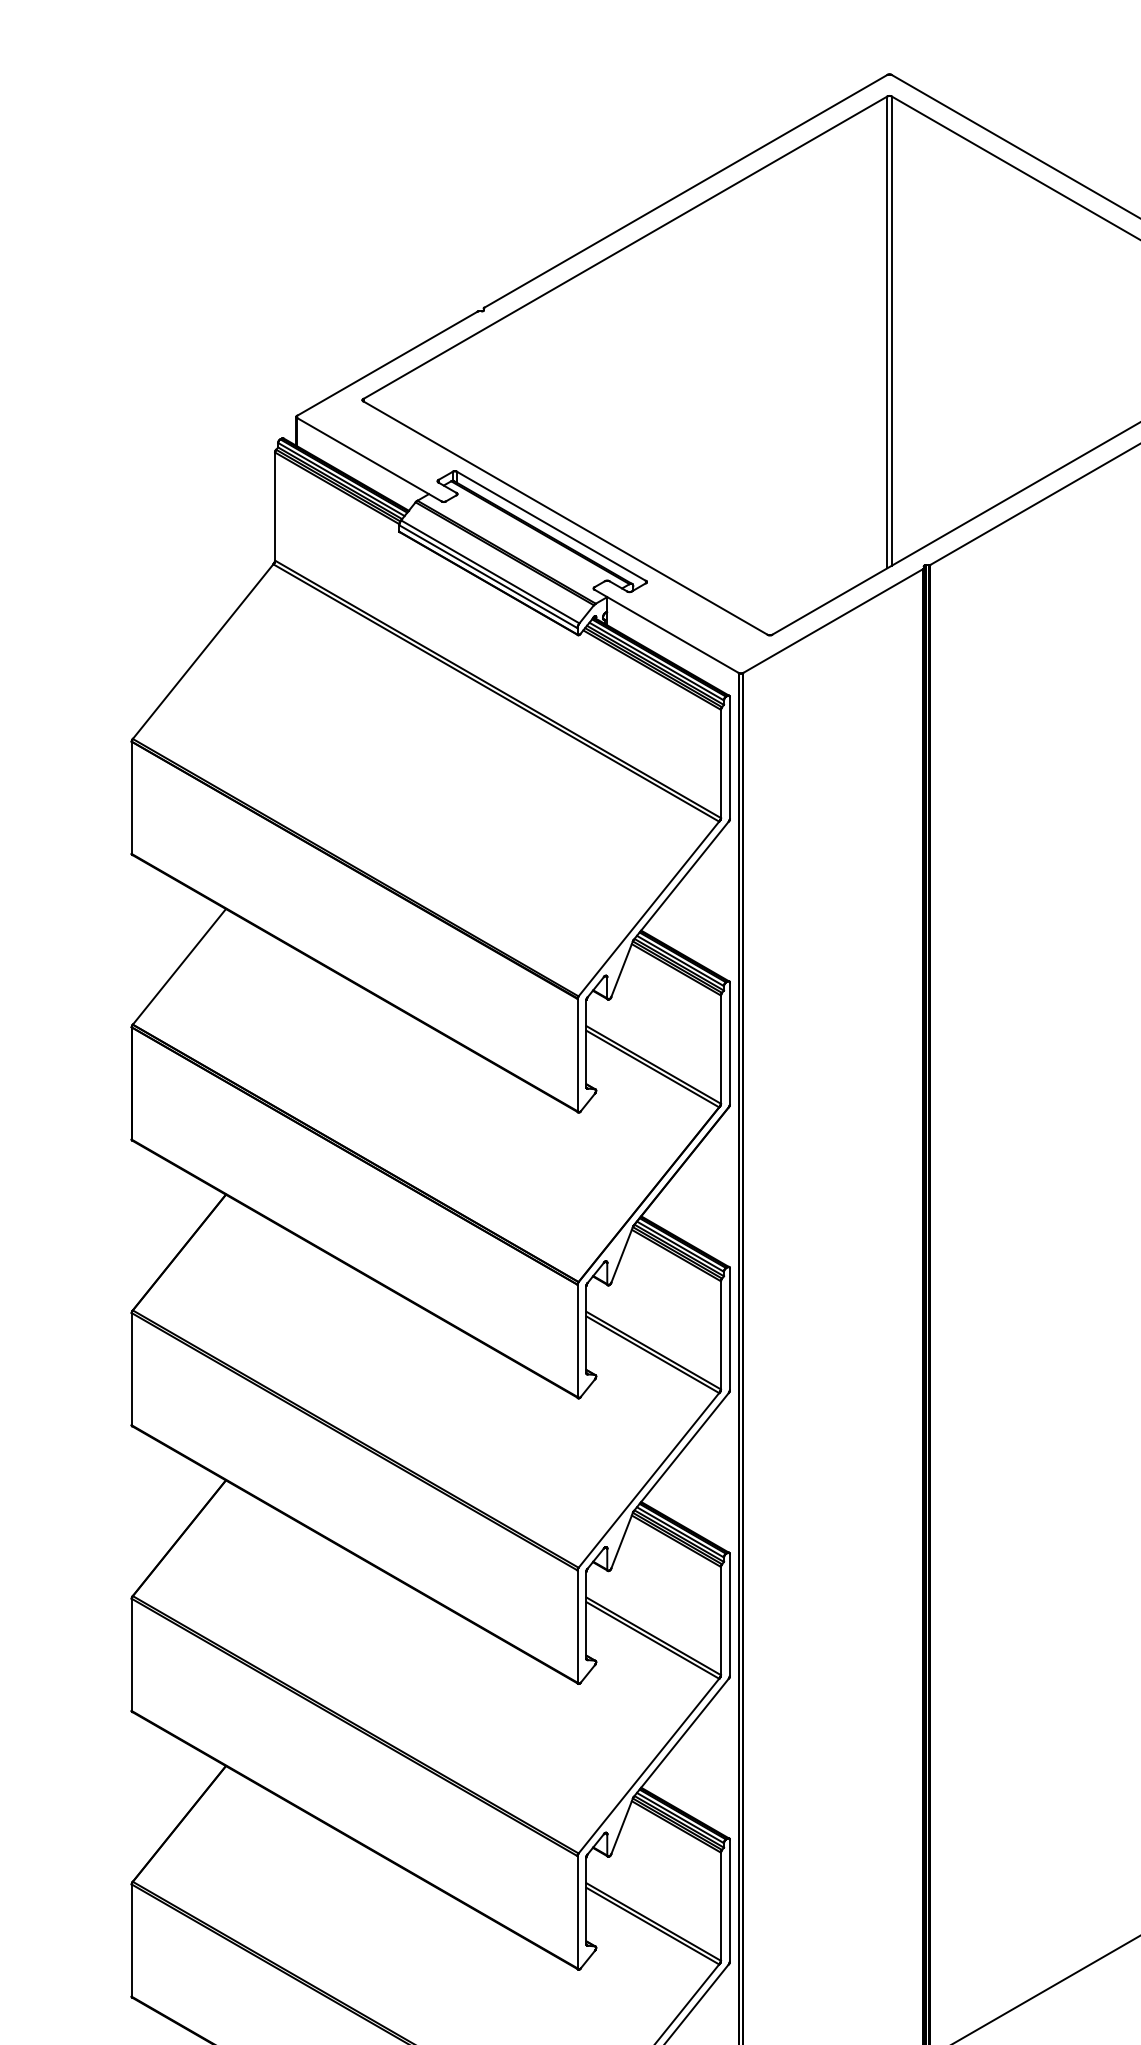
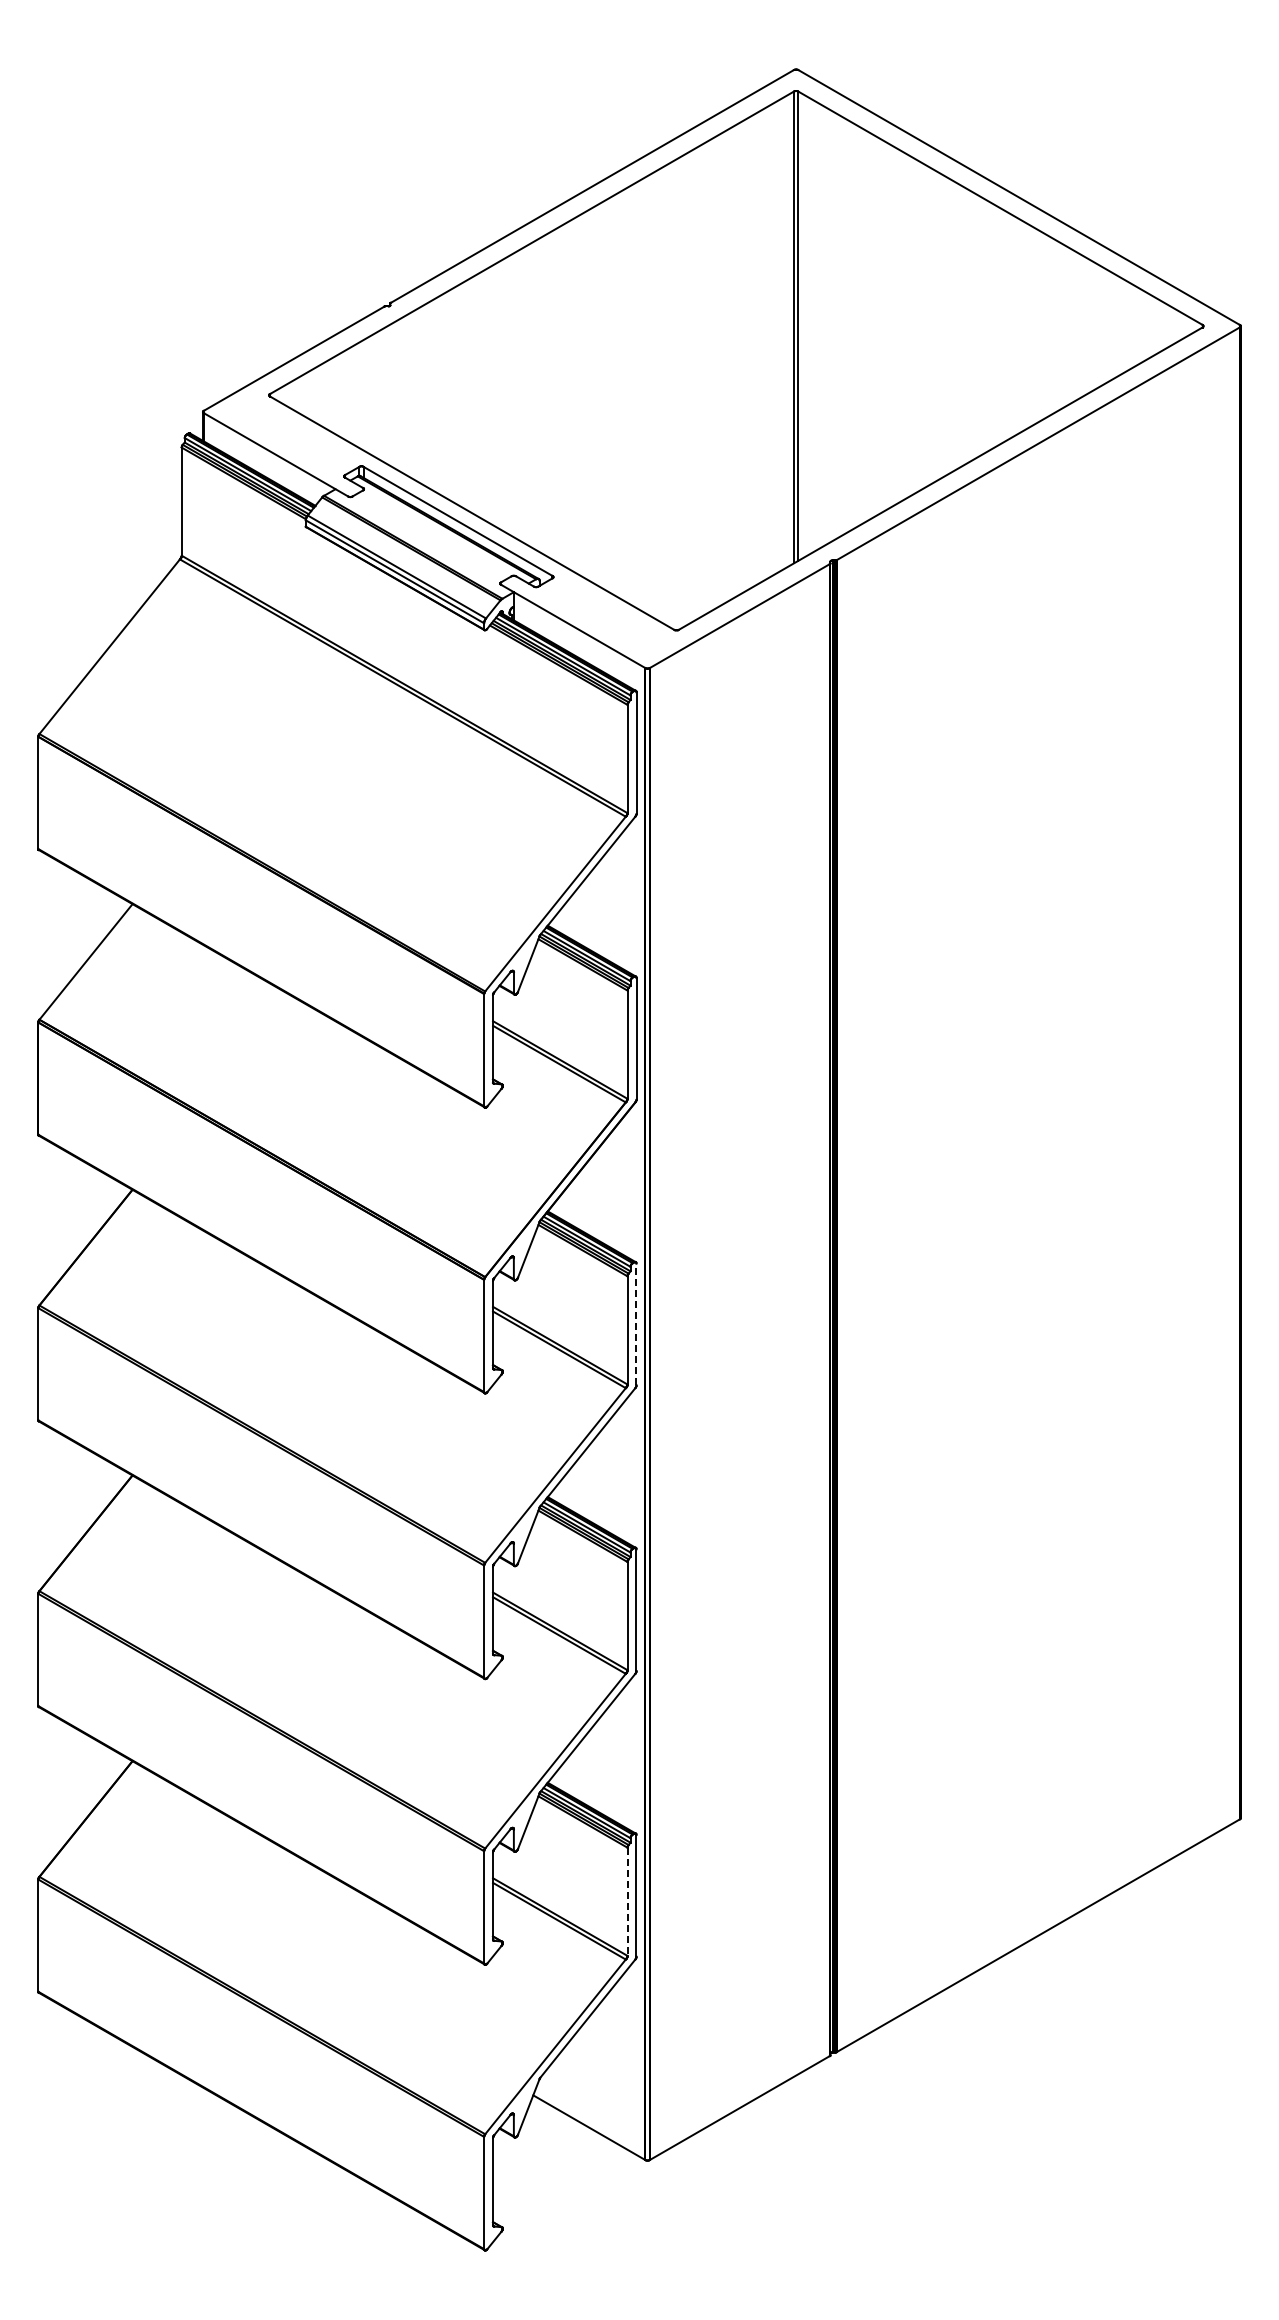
line: (729, 1329) -> (636, 1324), solid -> dashed
line: (720, 1907) -> (627, 1902), solid -> dashed

